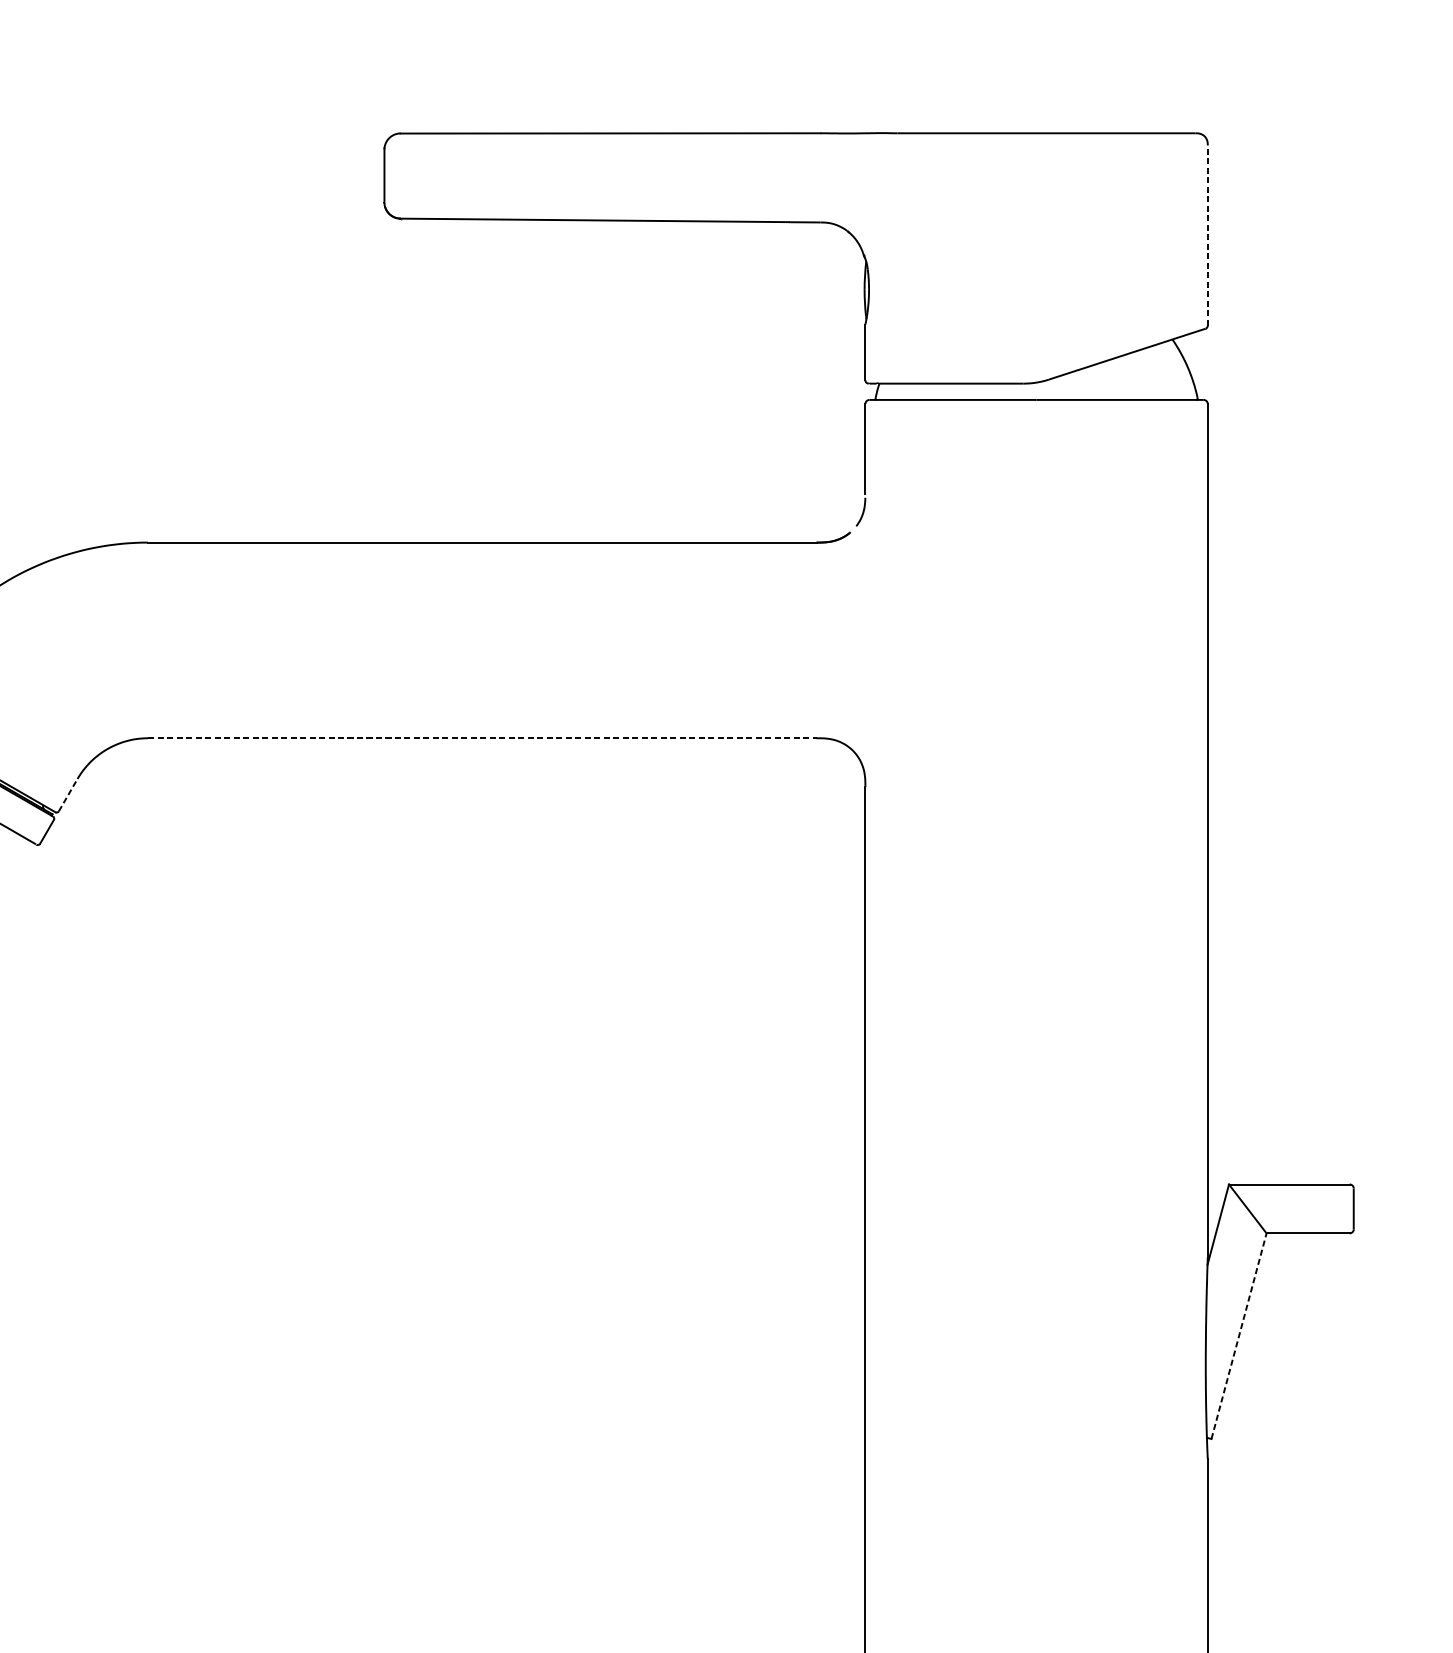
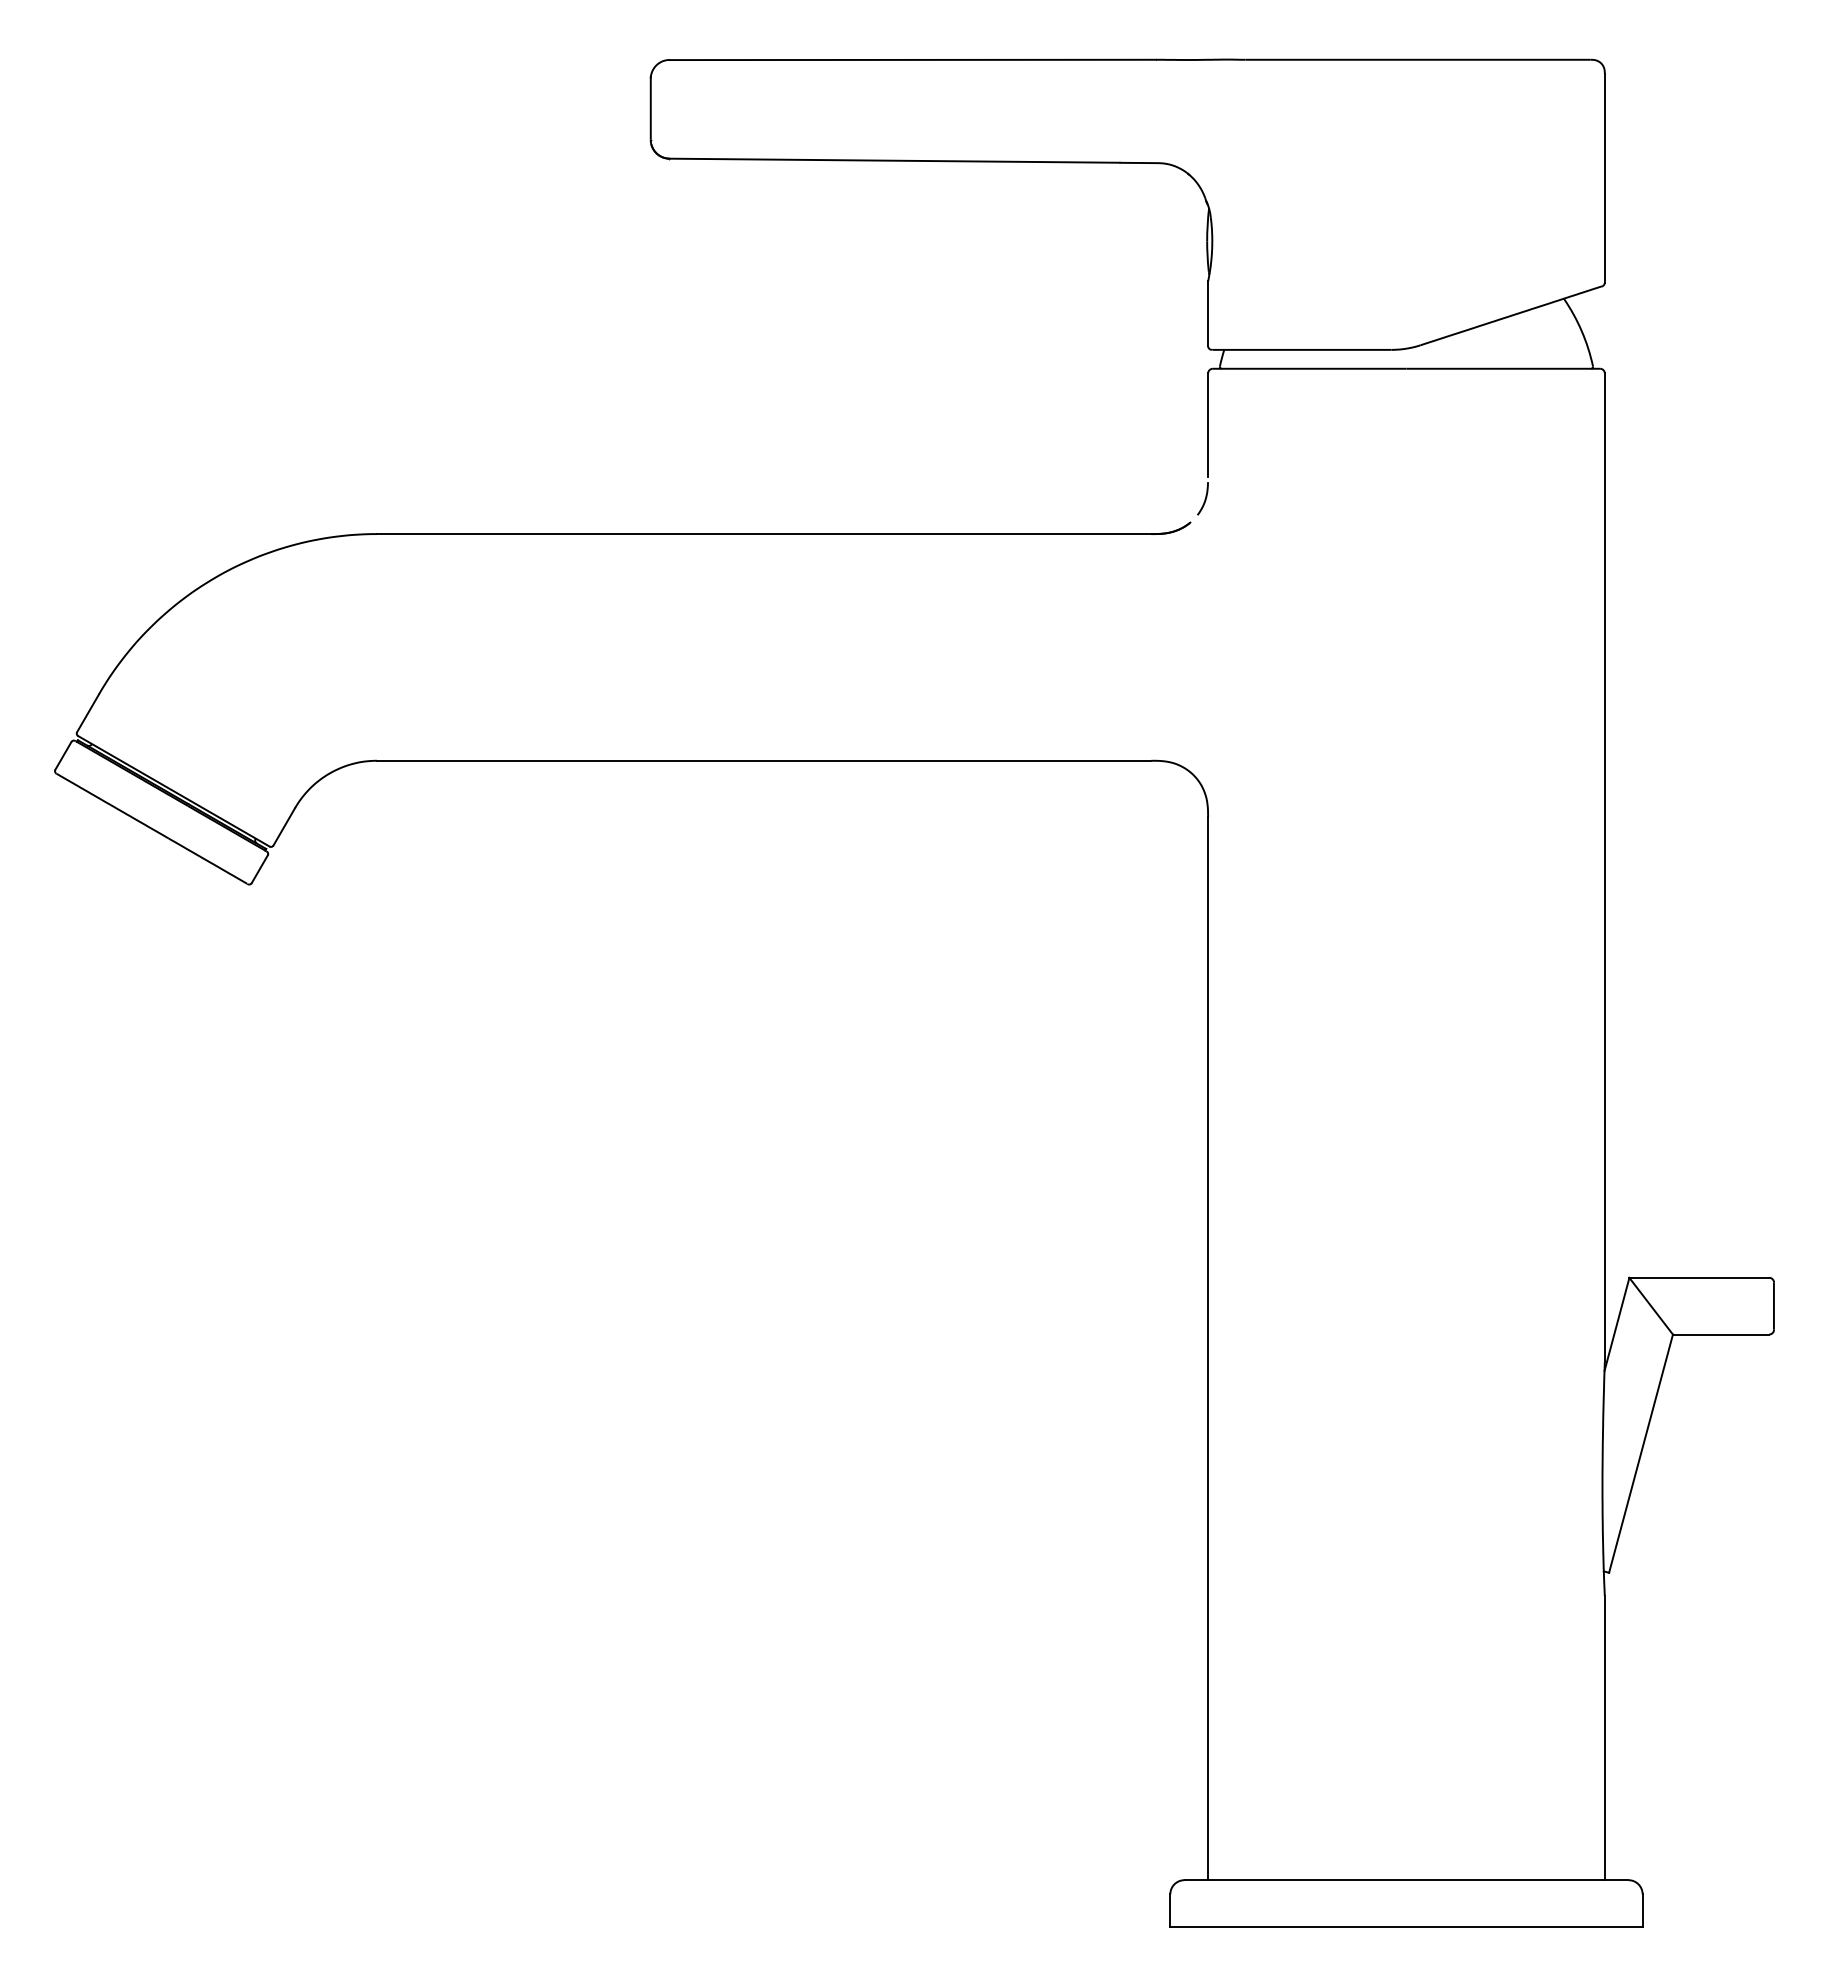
line: (1207, 234) -> (1604, 177), dashed -> solid
line: (482, 738) -> (764, 760), dashed -> solid
line: (68, 794) -> (284, 826), dashed -> solid
line: (1239, 1336) -> (1641, 1453), dashed -> solid

